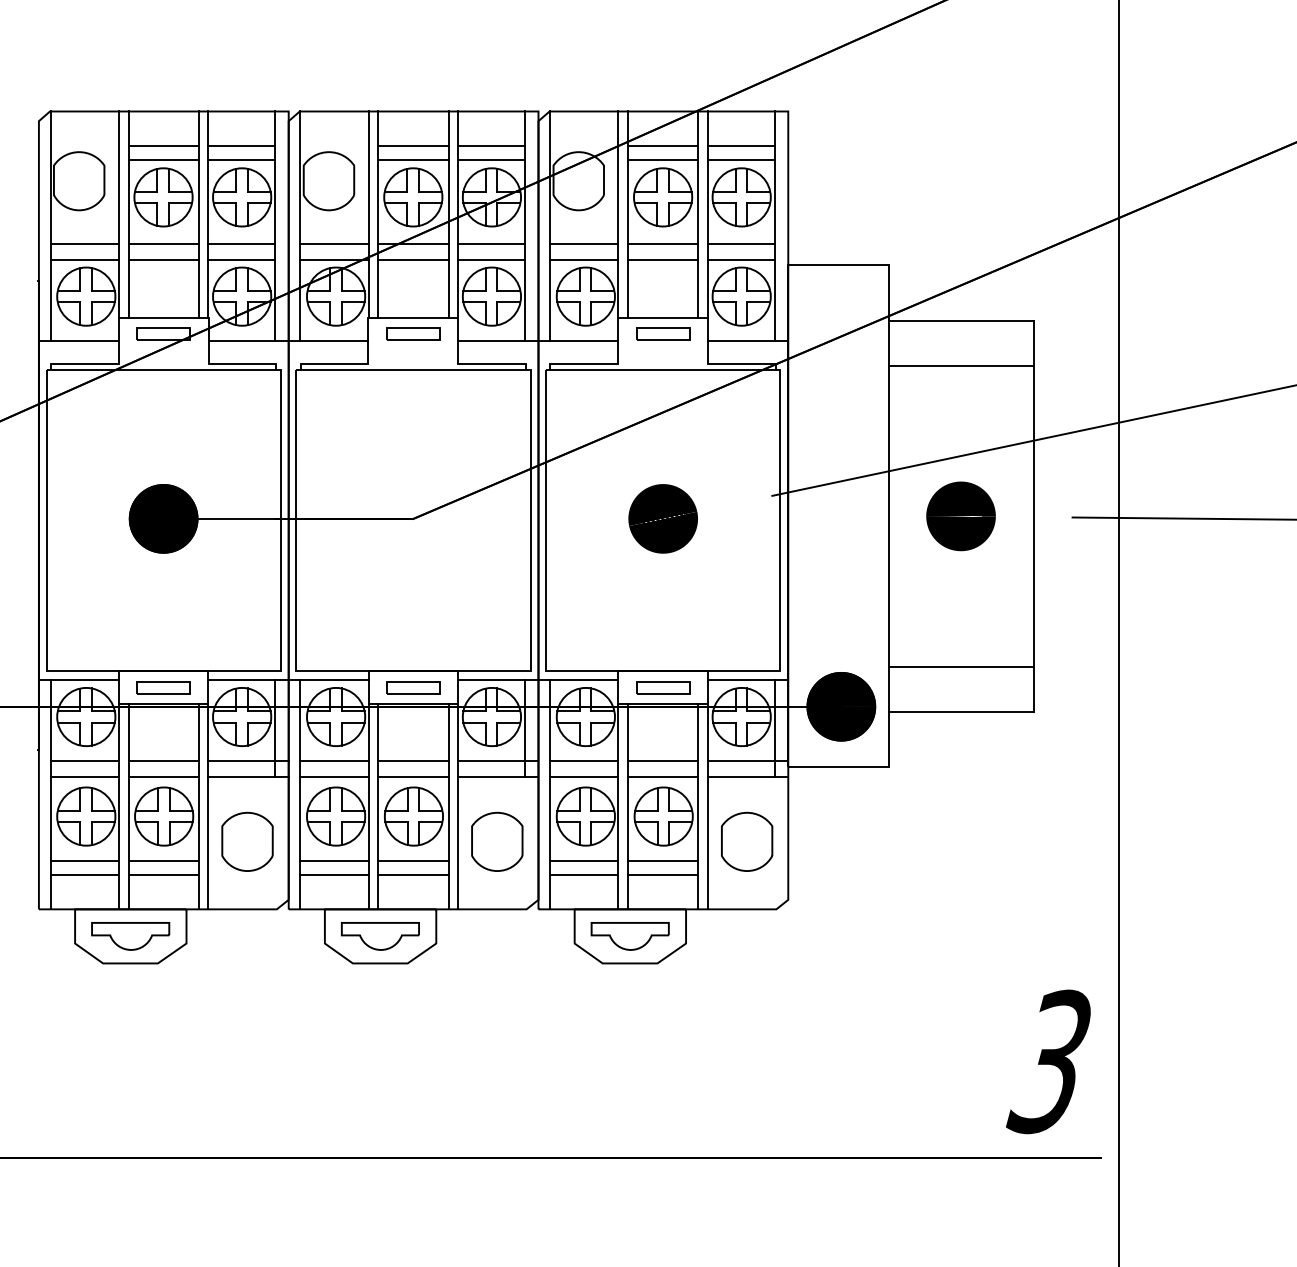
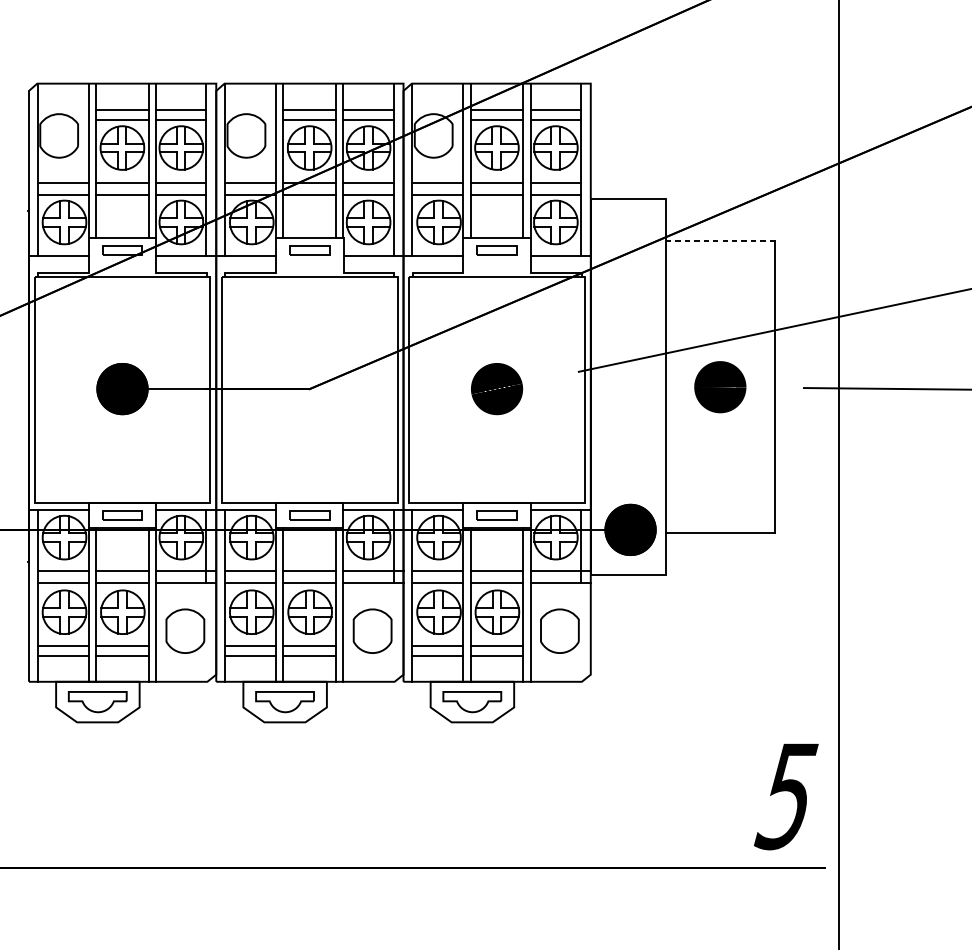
line: (961, 321) -> (720, 241), solid -> dashed
line: (960, 365) -> (719, 274), removed
line: (960, 666) -> (719, 499), removed
text: (1048, 1061) -> (785, 795), 3 -> 5

